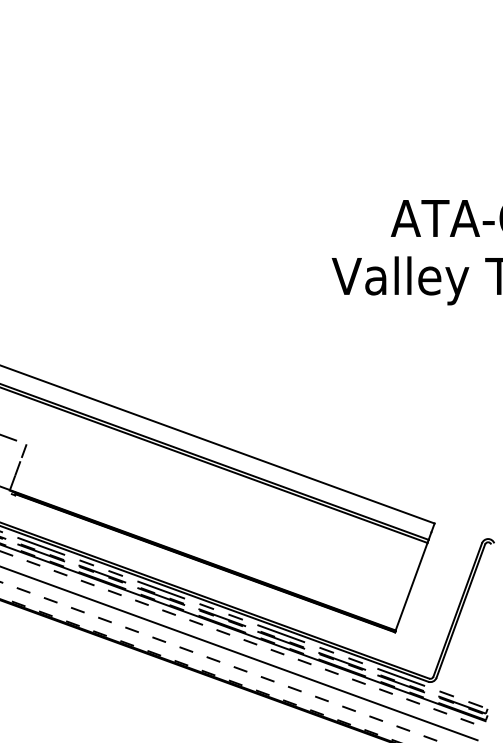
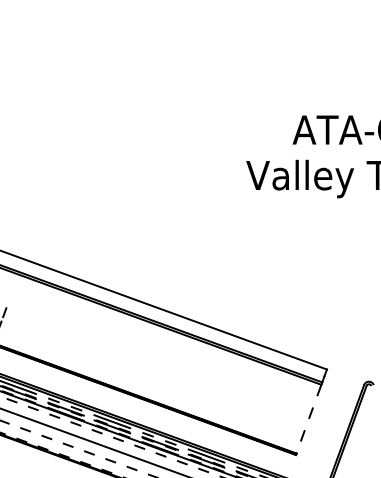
line: (411, 586) -> (308, 418), solid -> dashed

